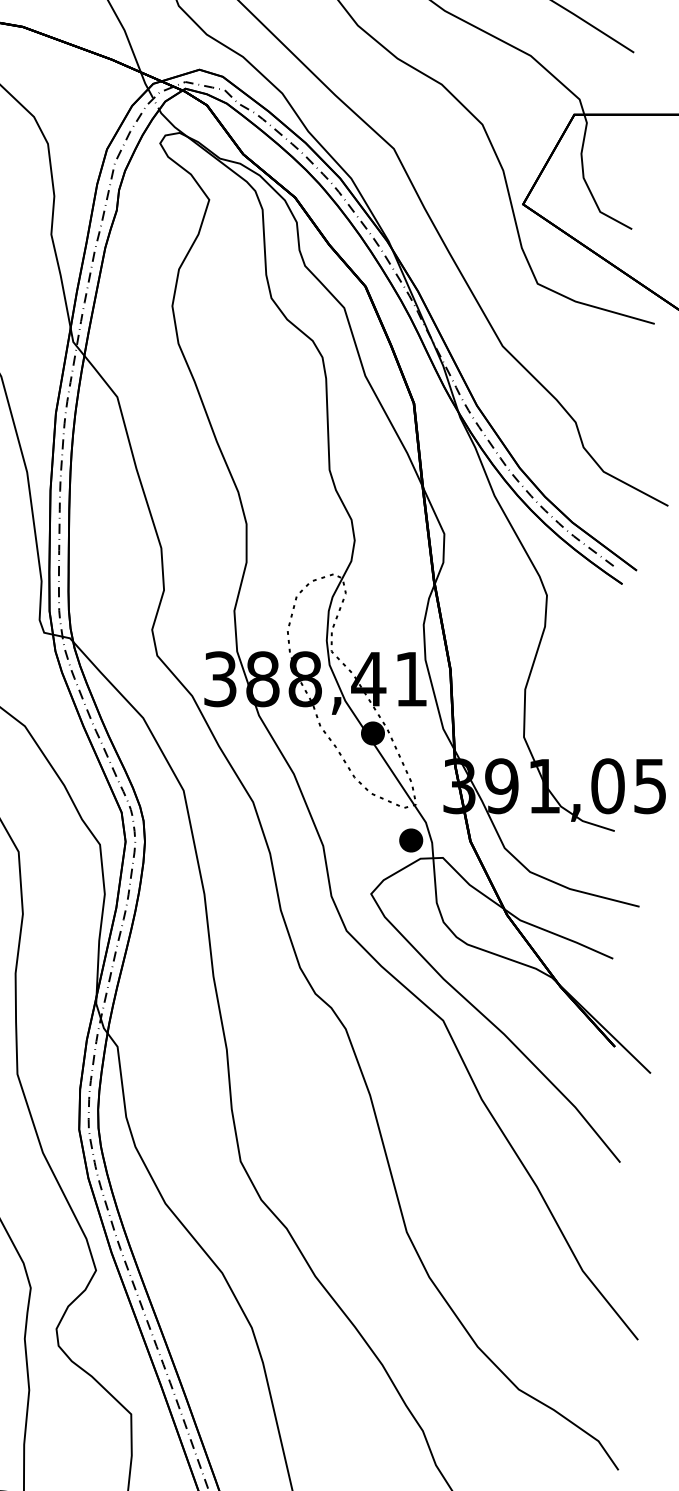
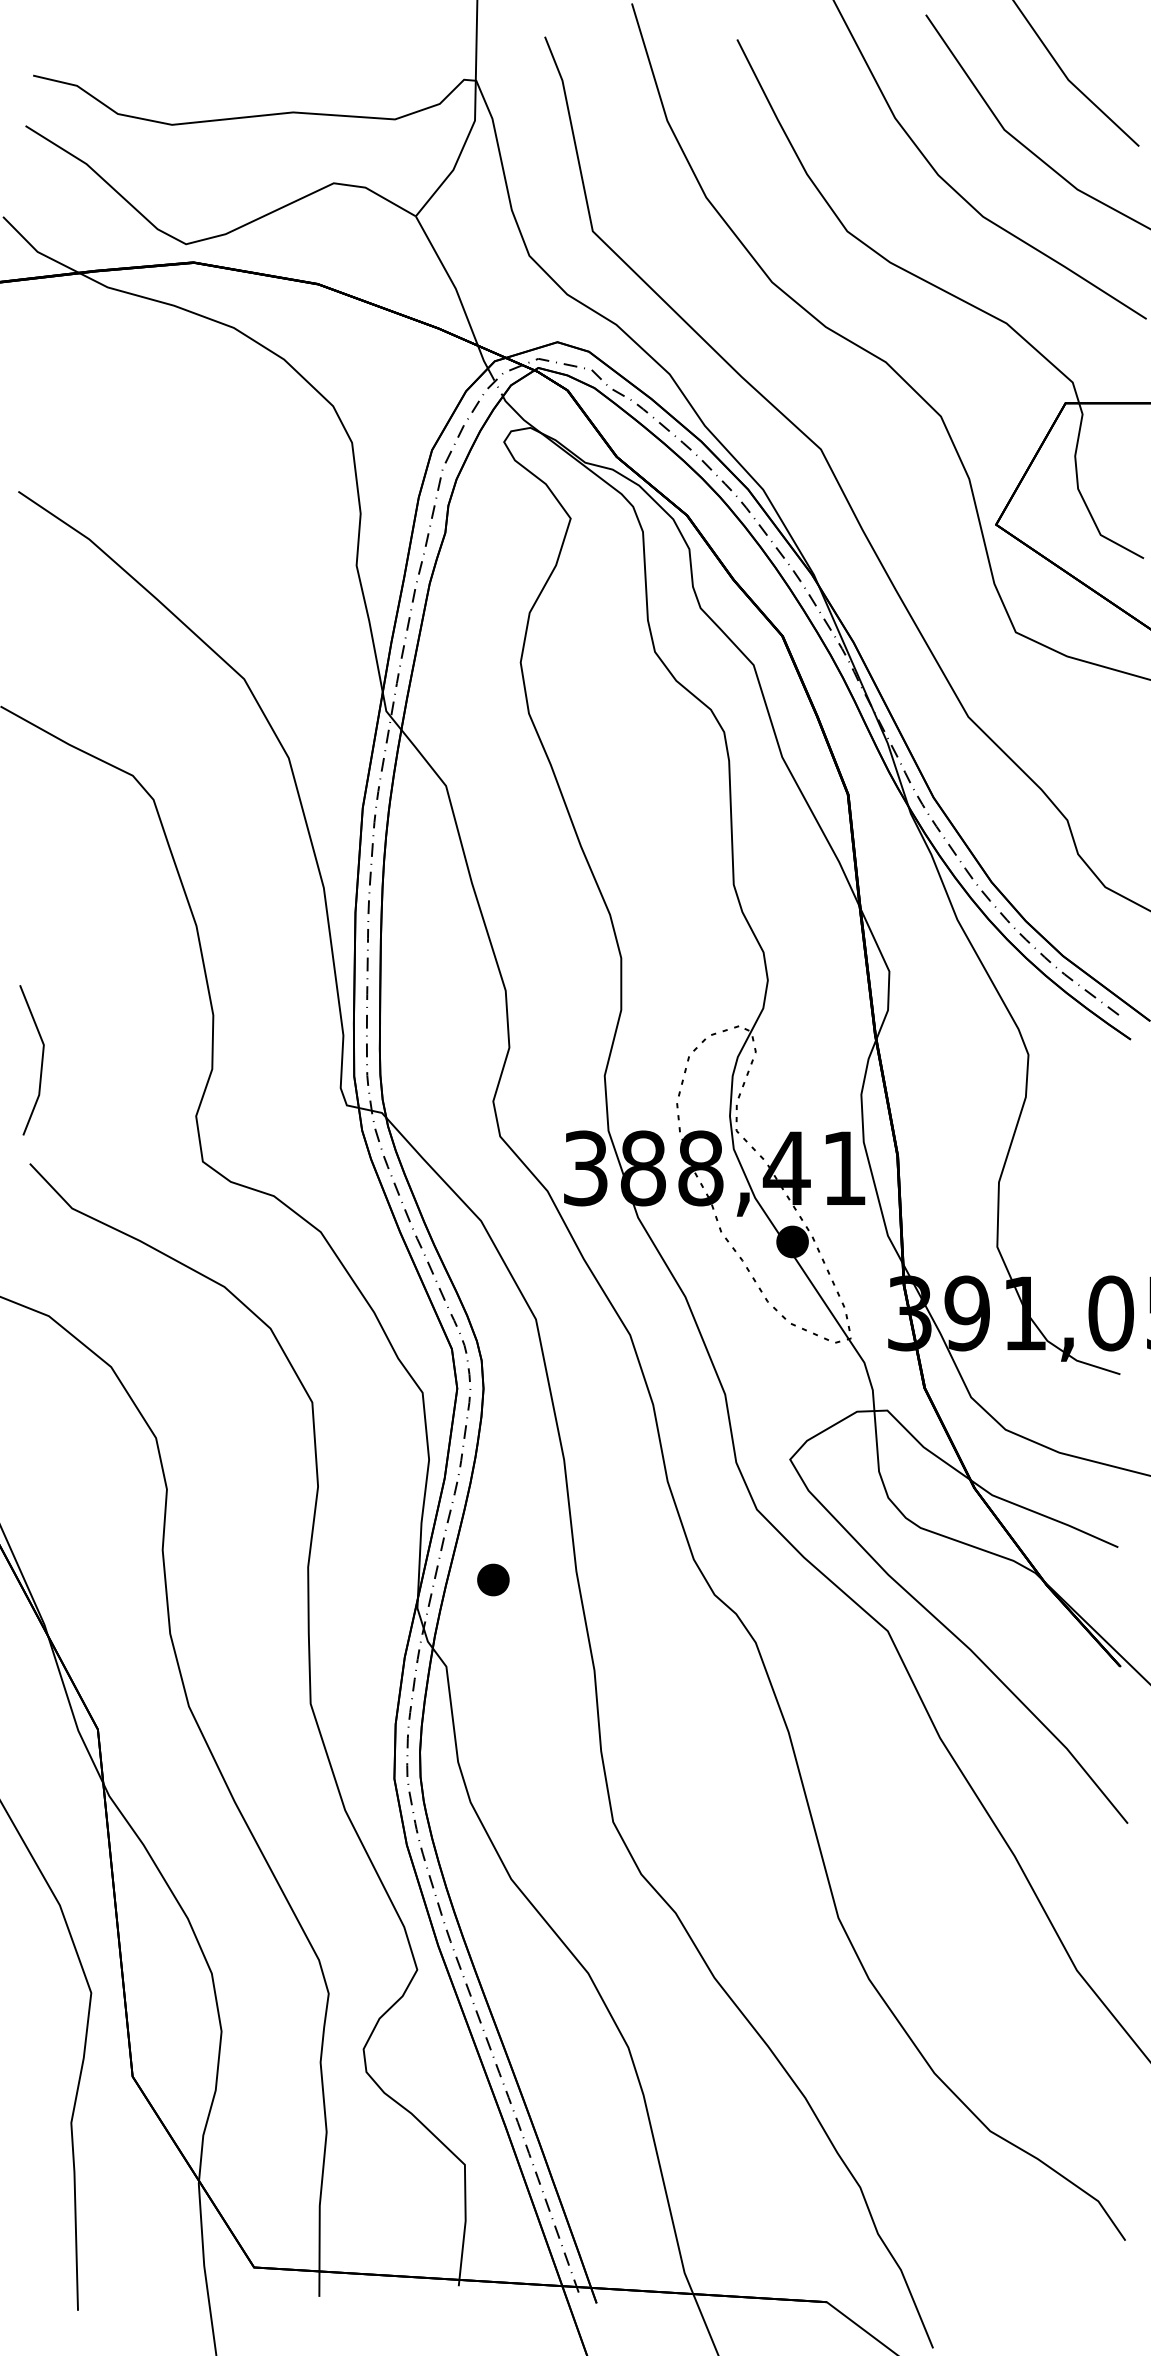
part: (411, 840) -> (493, 1579), moved

